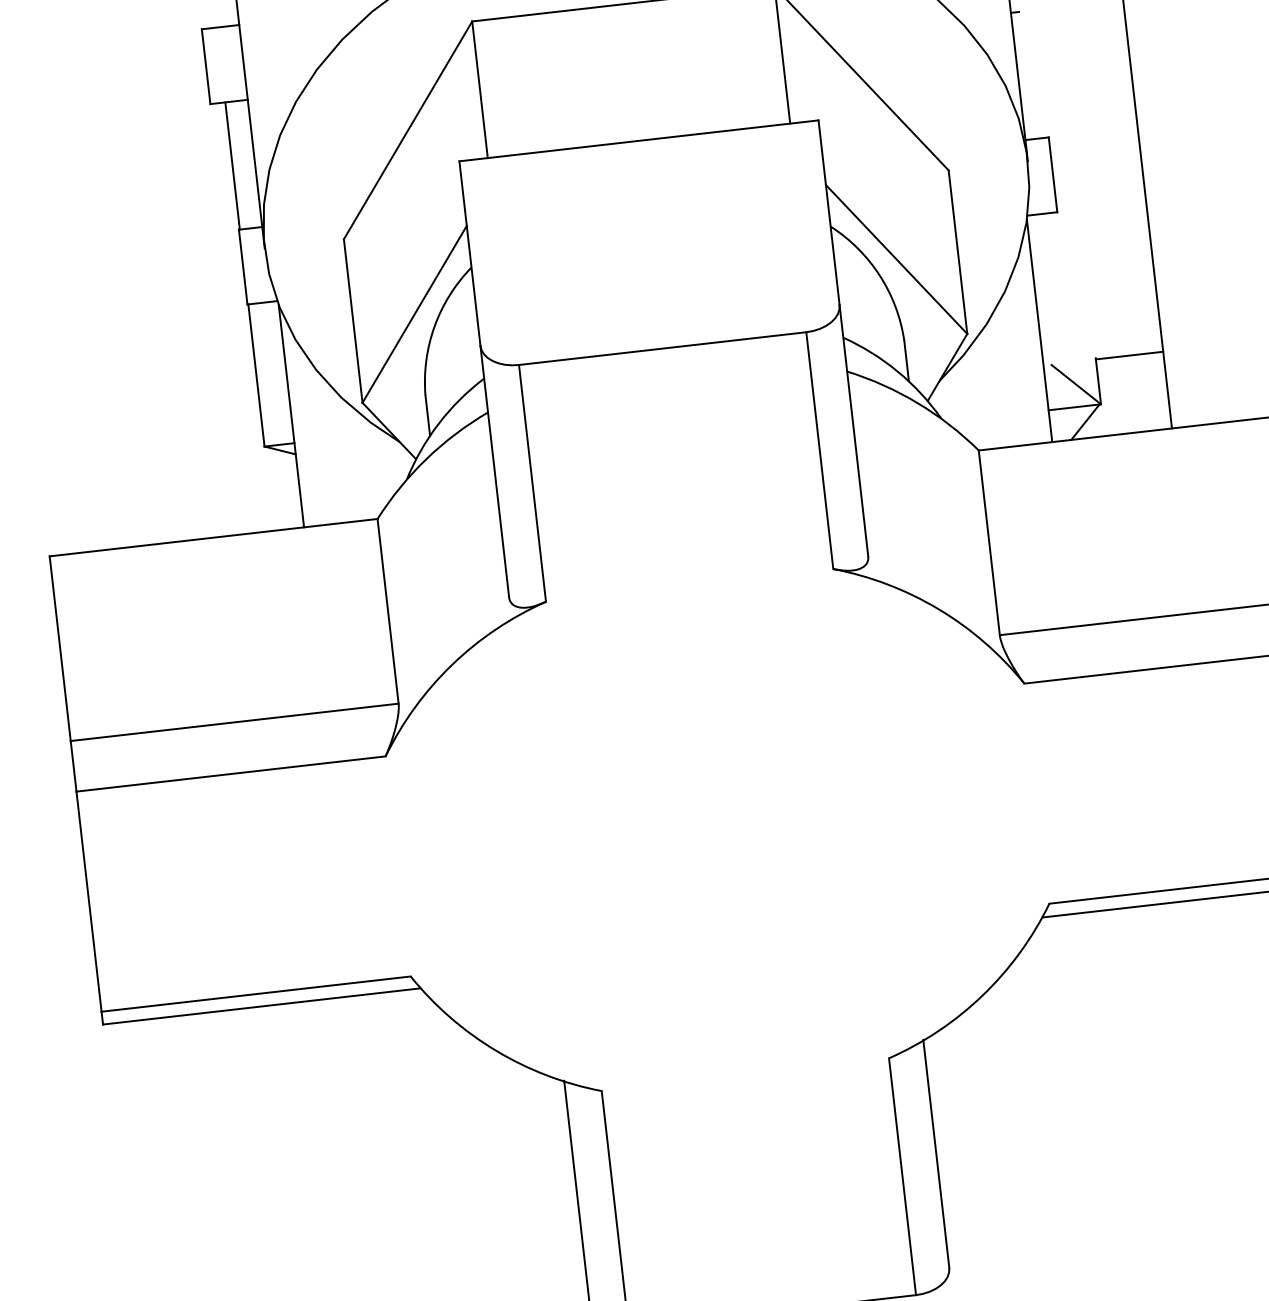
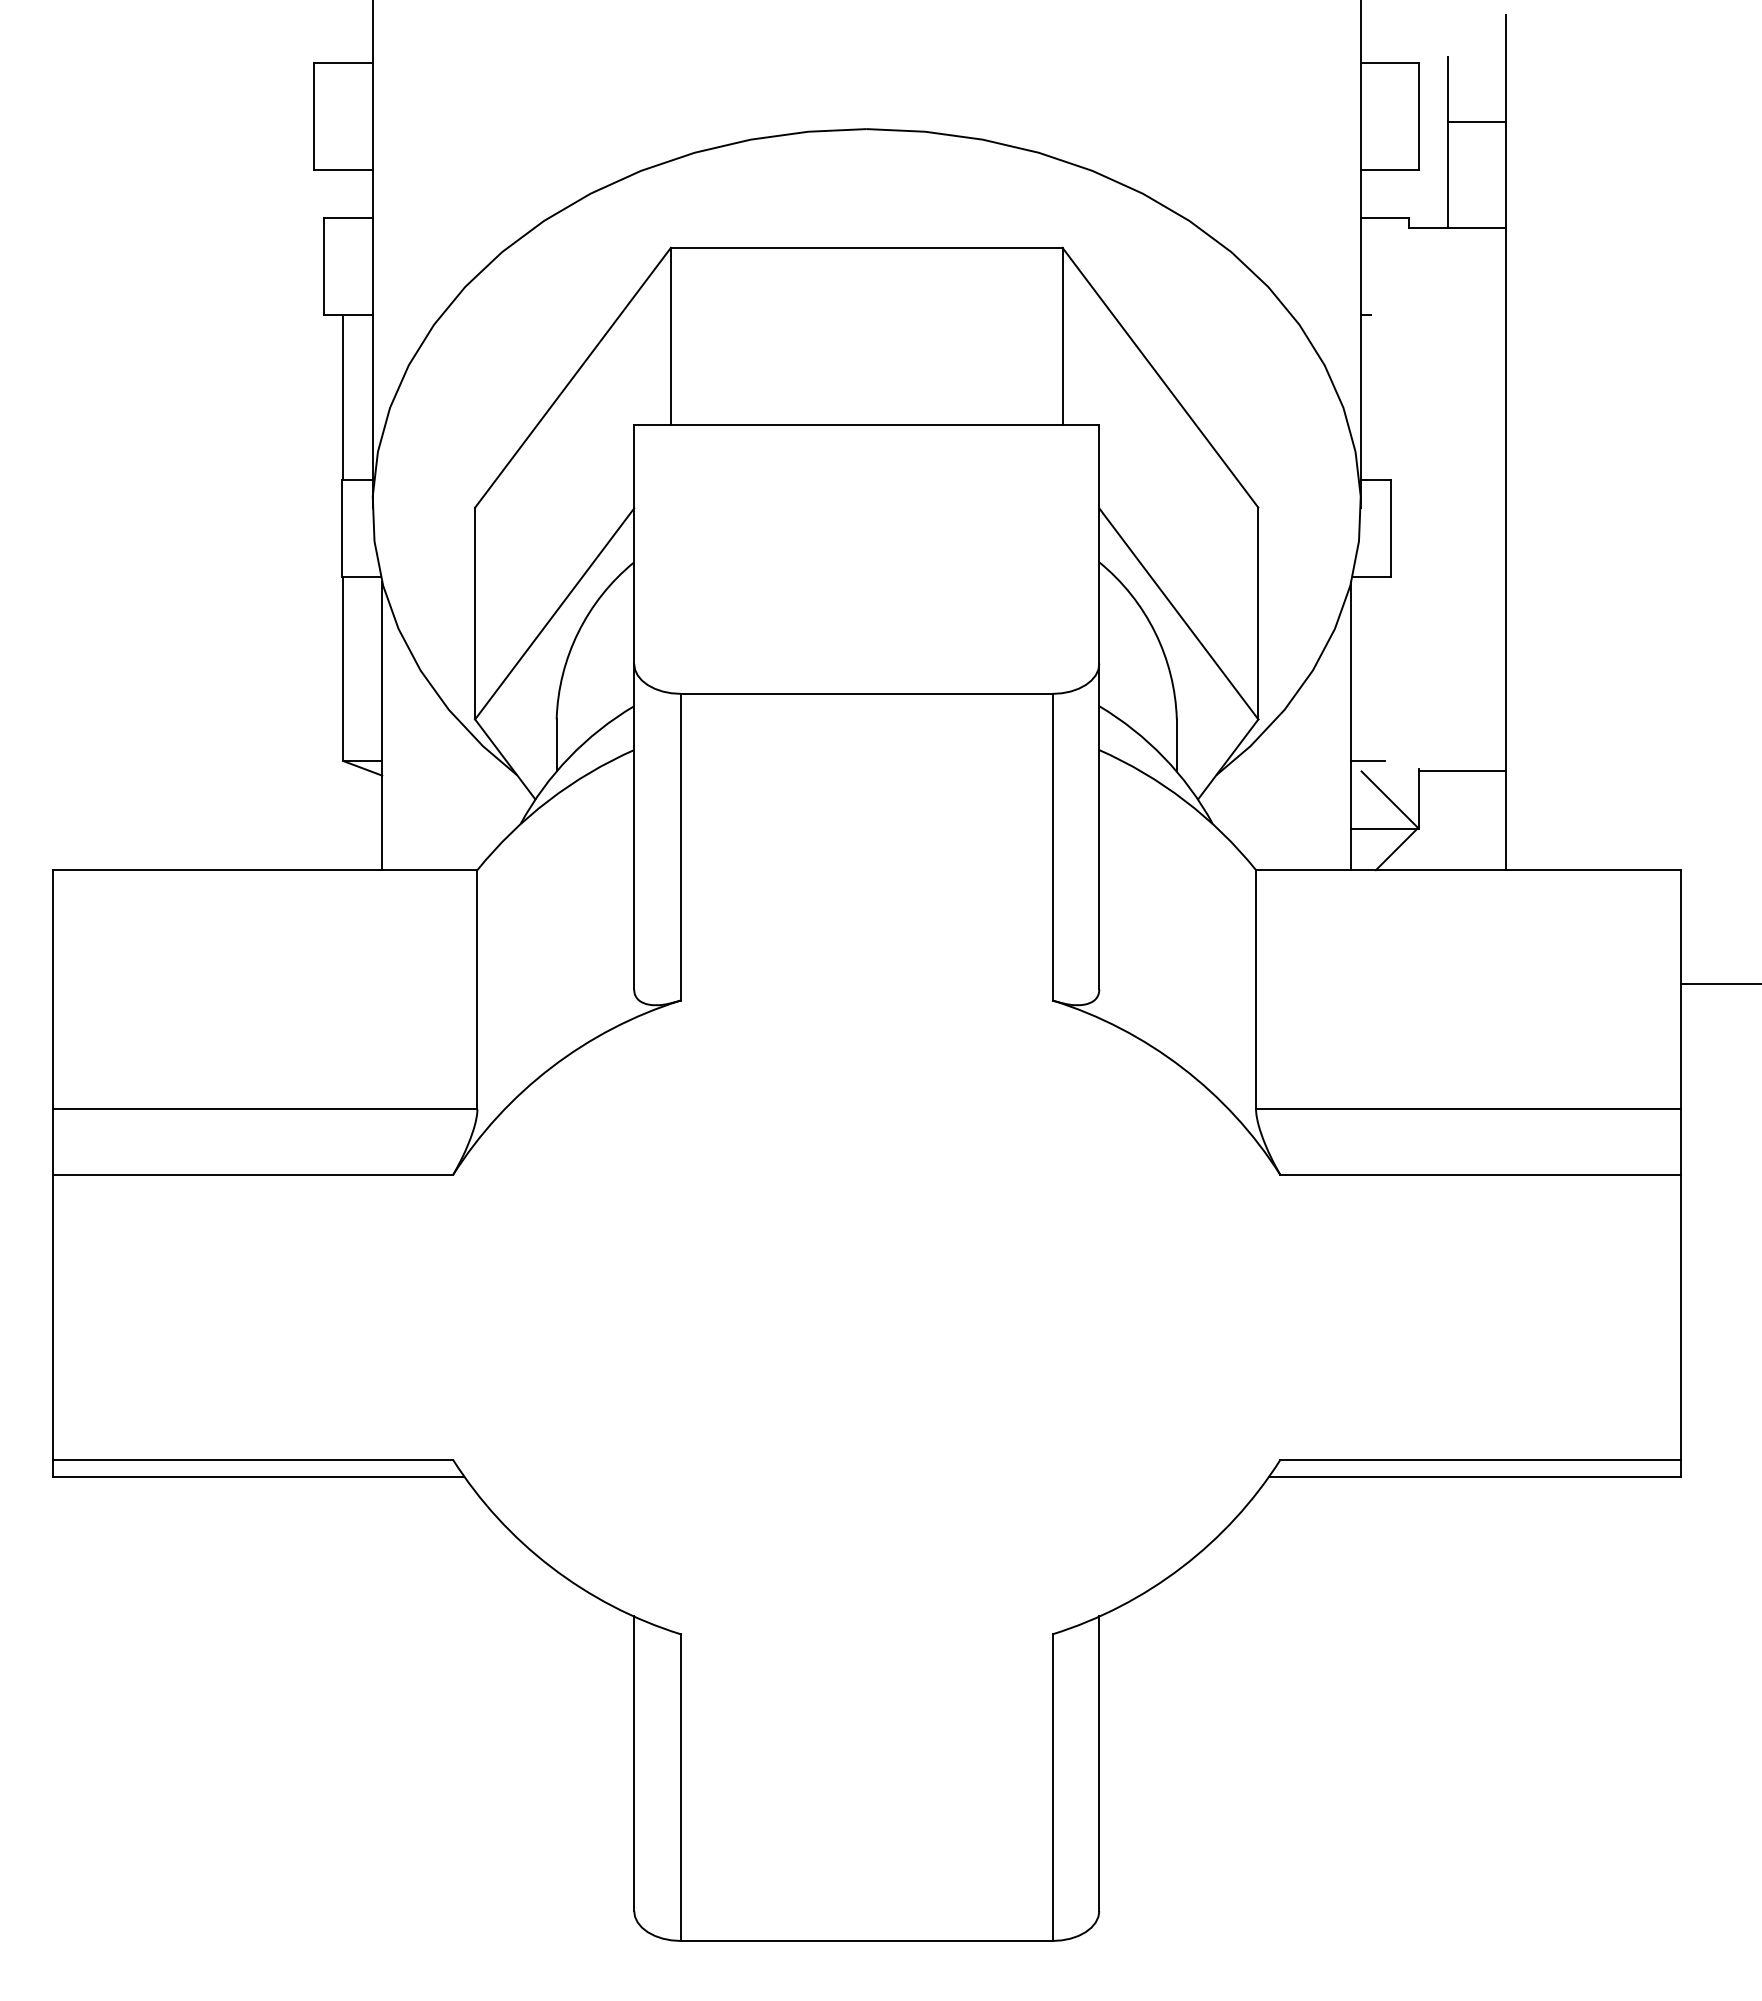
line: (1056, 356) -> (1368, 761), added

